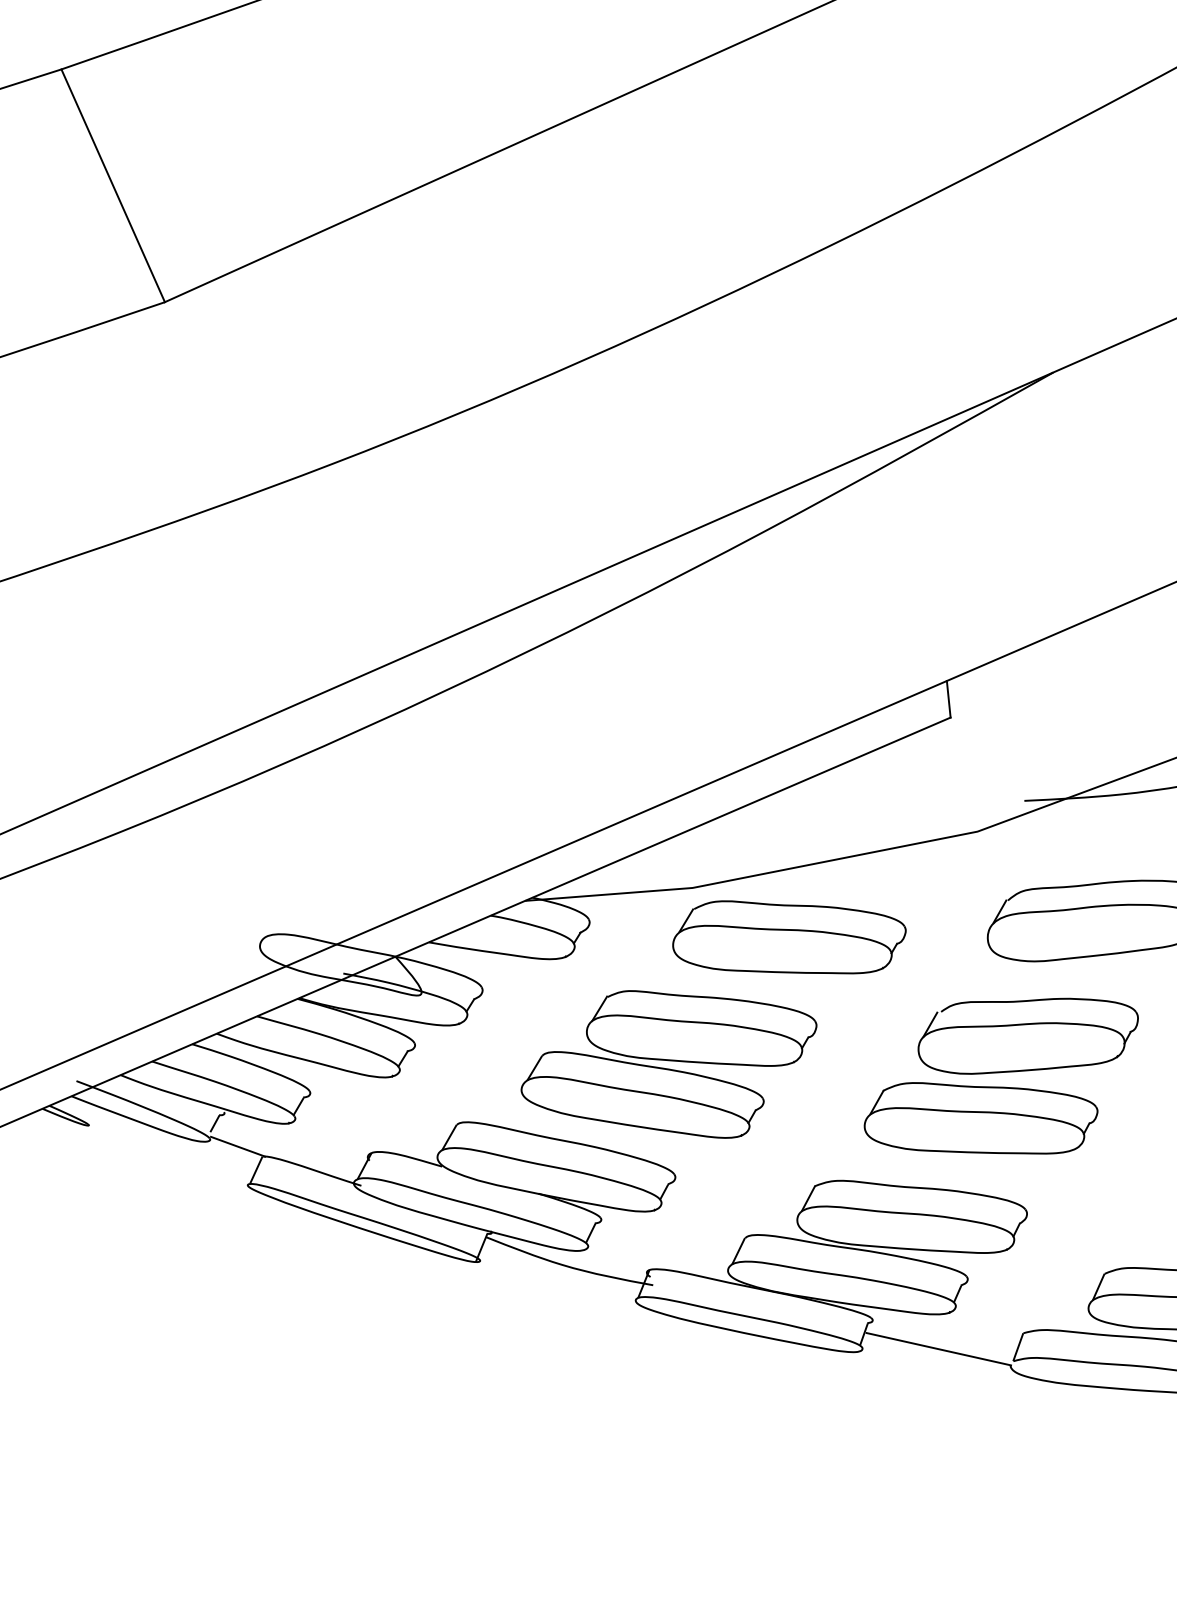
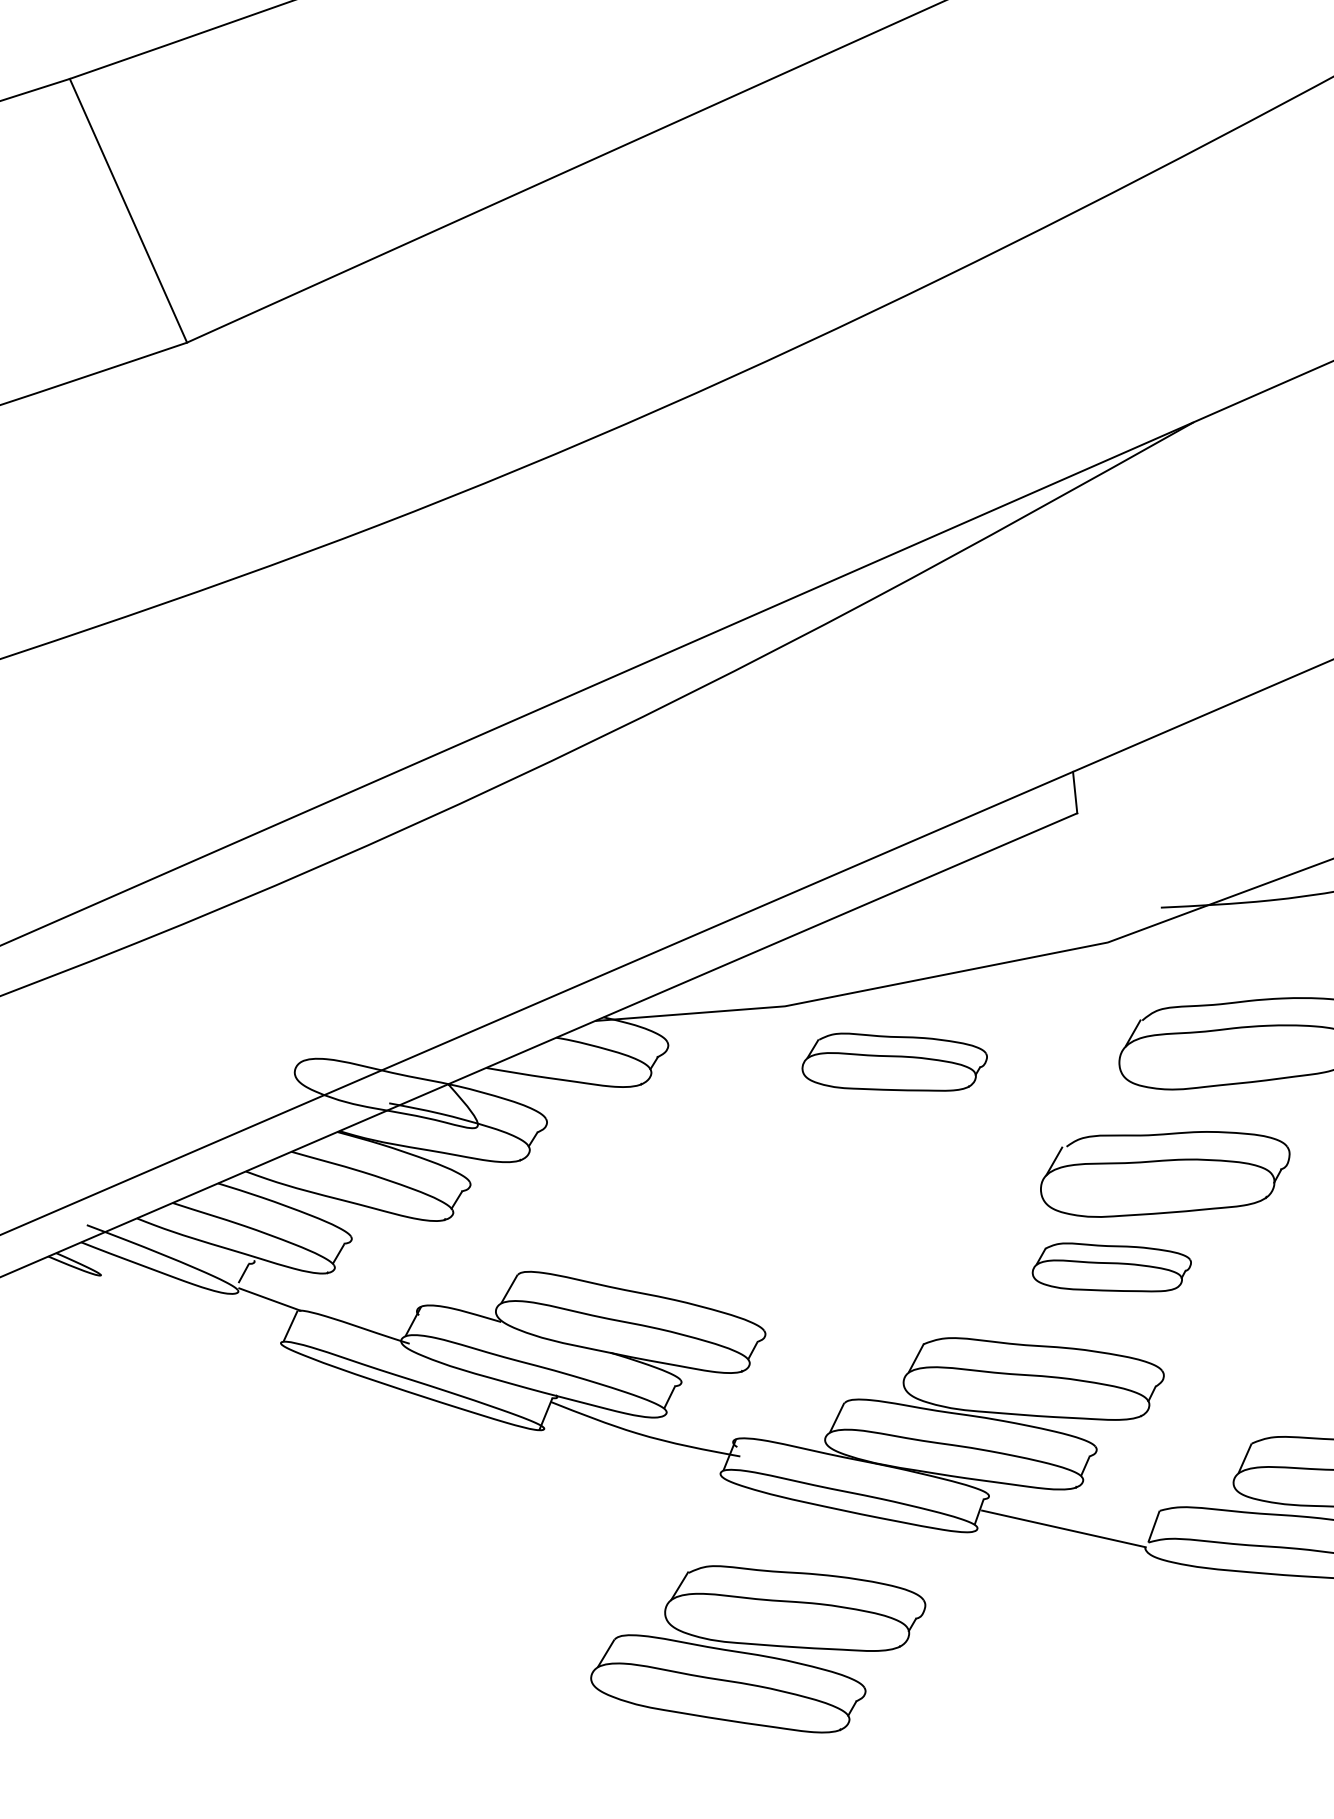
part: (789, 936) -> (894, 1061), size x0.7
part: (669, 1064) -> (758, 1649), moved
part: (980, 1118) -> (1111, 1267), size x0.6

